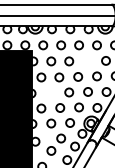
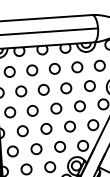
circle: (87, 61) -> (66, 88), added
circle: (50, 92) -> (22, 130), added

